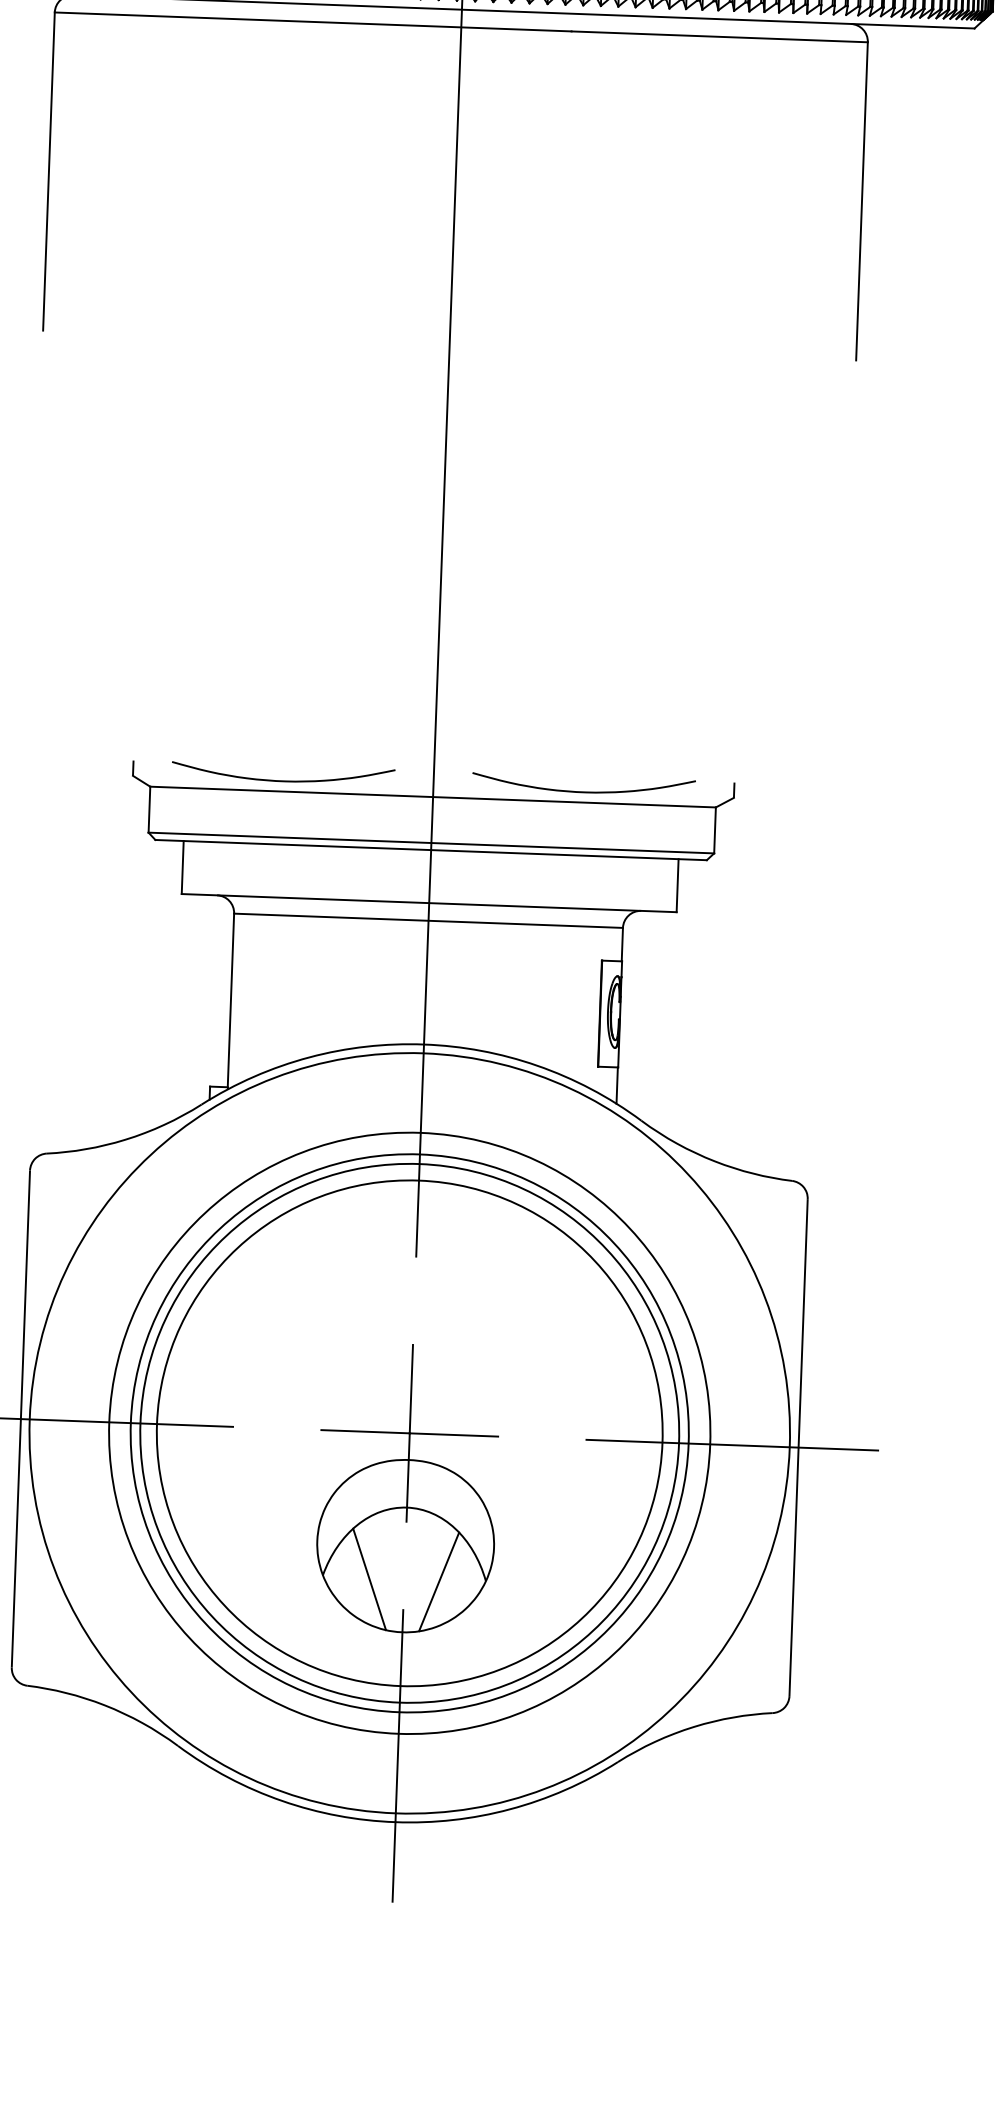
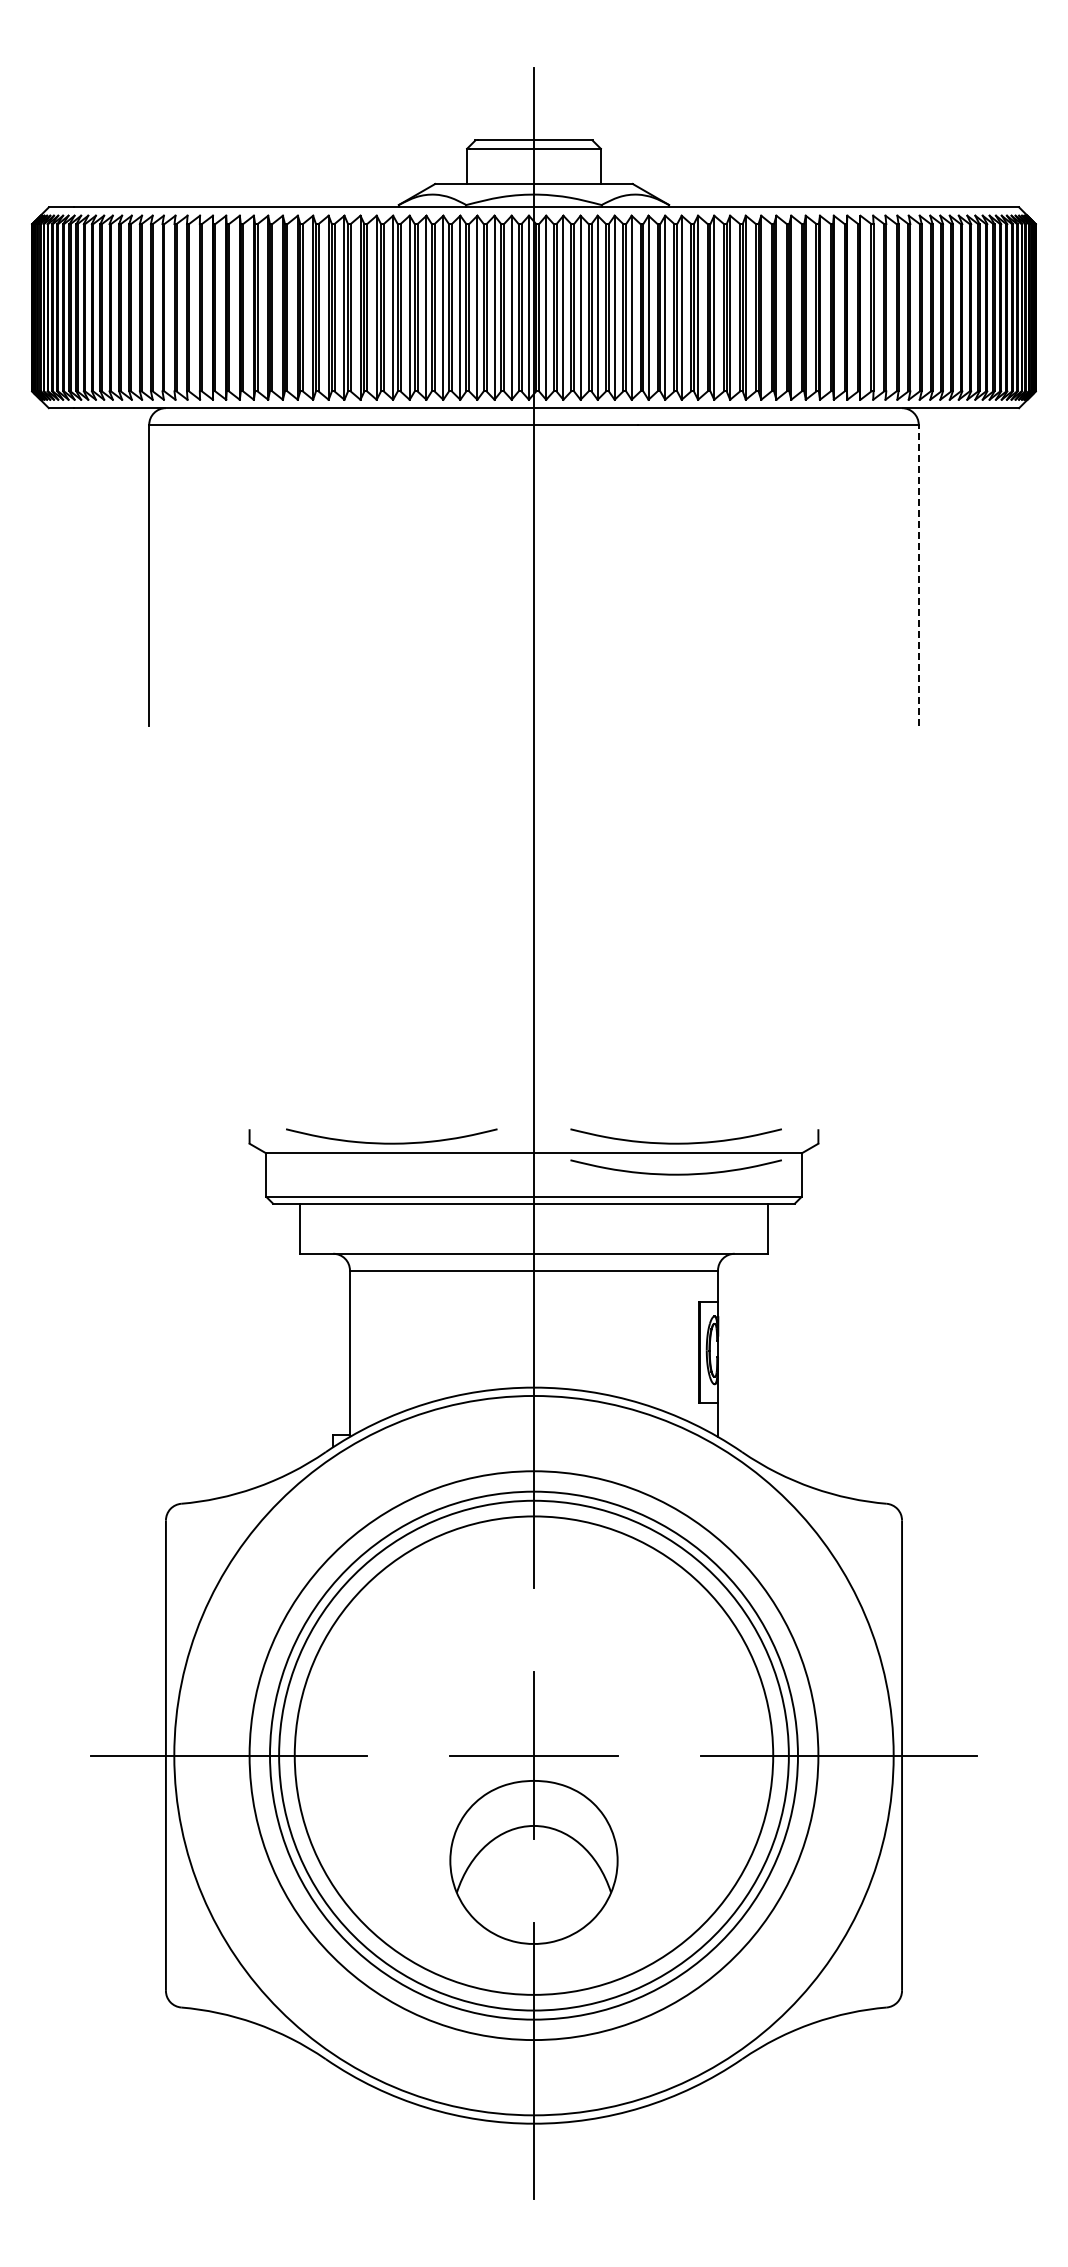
line: (861, 201) -> (918, 575), solid -> dashed
curve: (581, 823) -> (675, 1173), added
line: (368, 1578) -> (500, 1894), removed
line: (438, 1581) -> (566, 1894), removed

